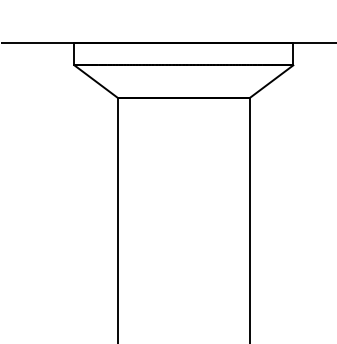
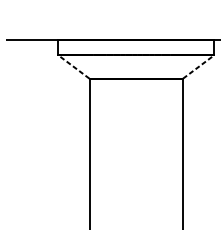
line: (95, 81) -> (73, 66), solid -> dashed
line: (271, 81) -> (198, 66), solid -> dashed

